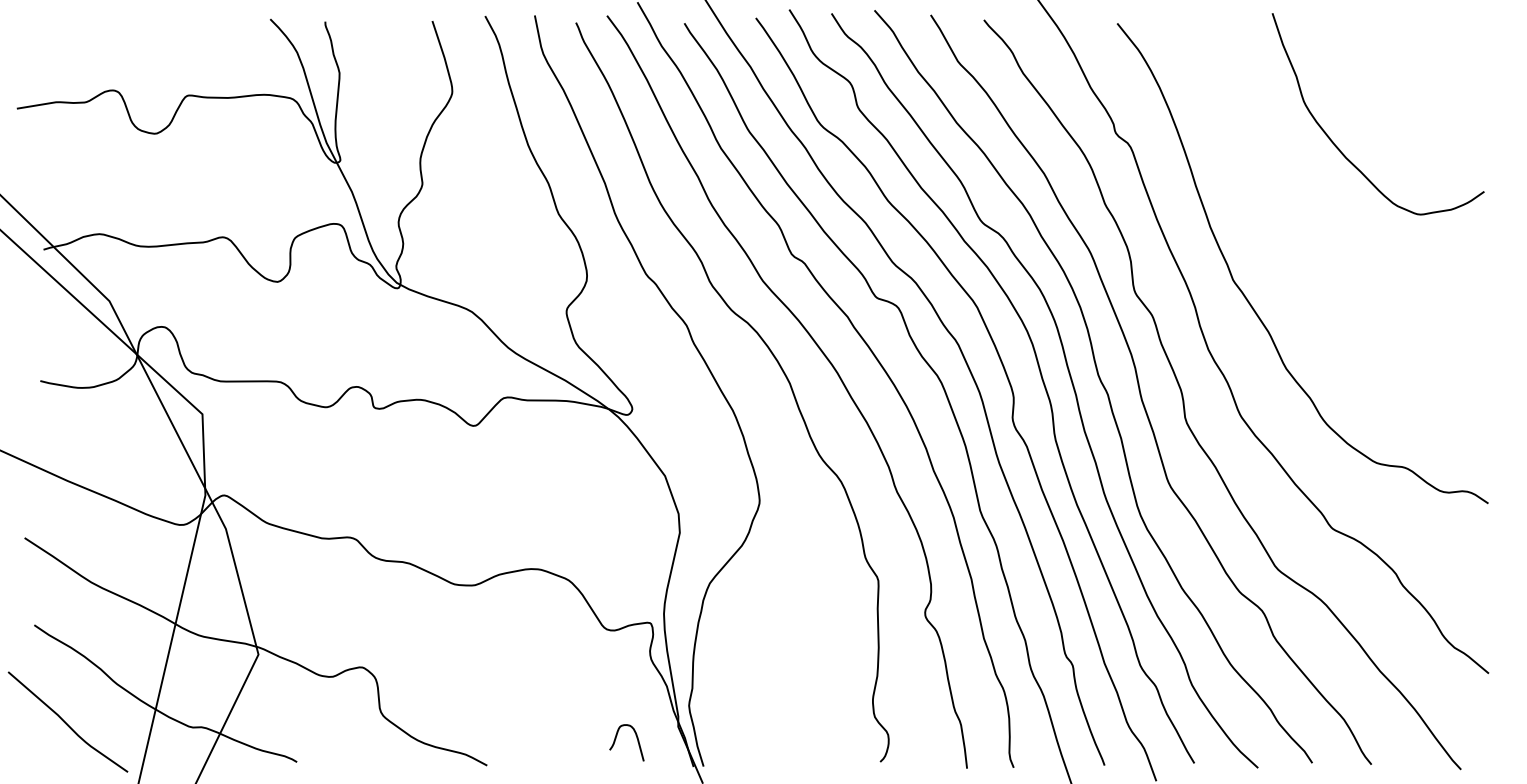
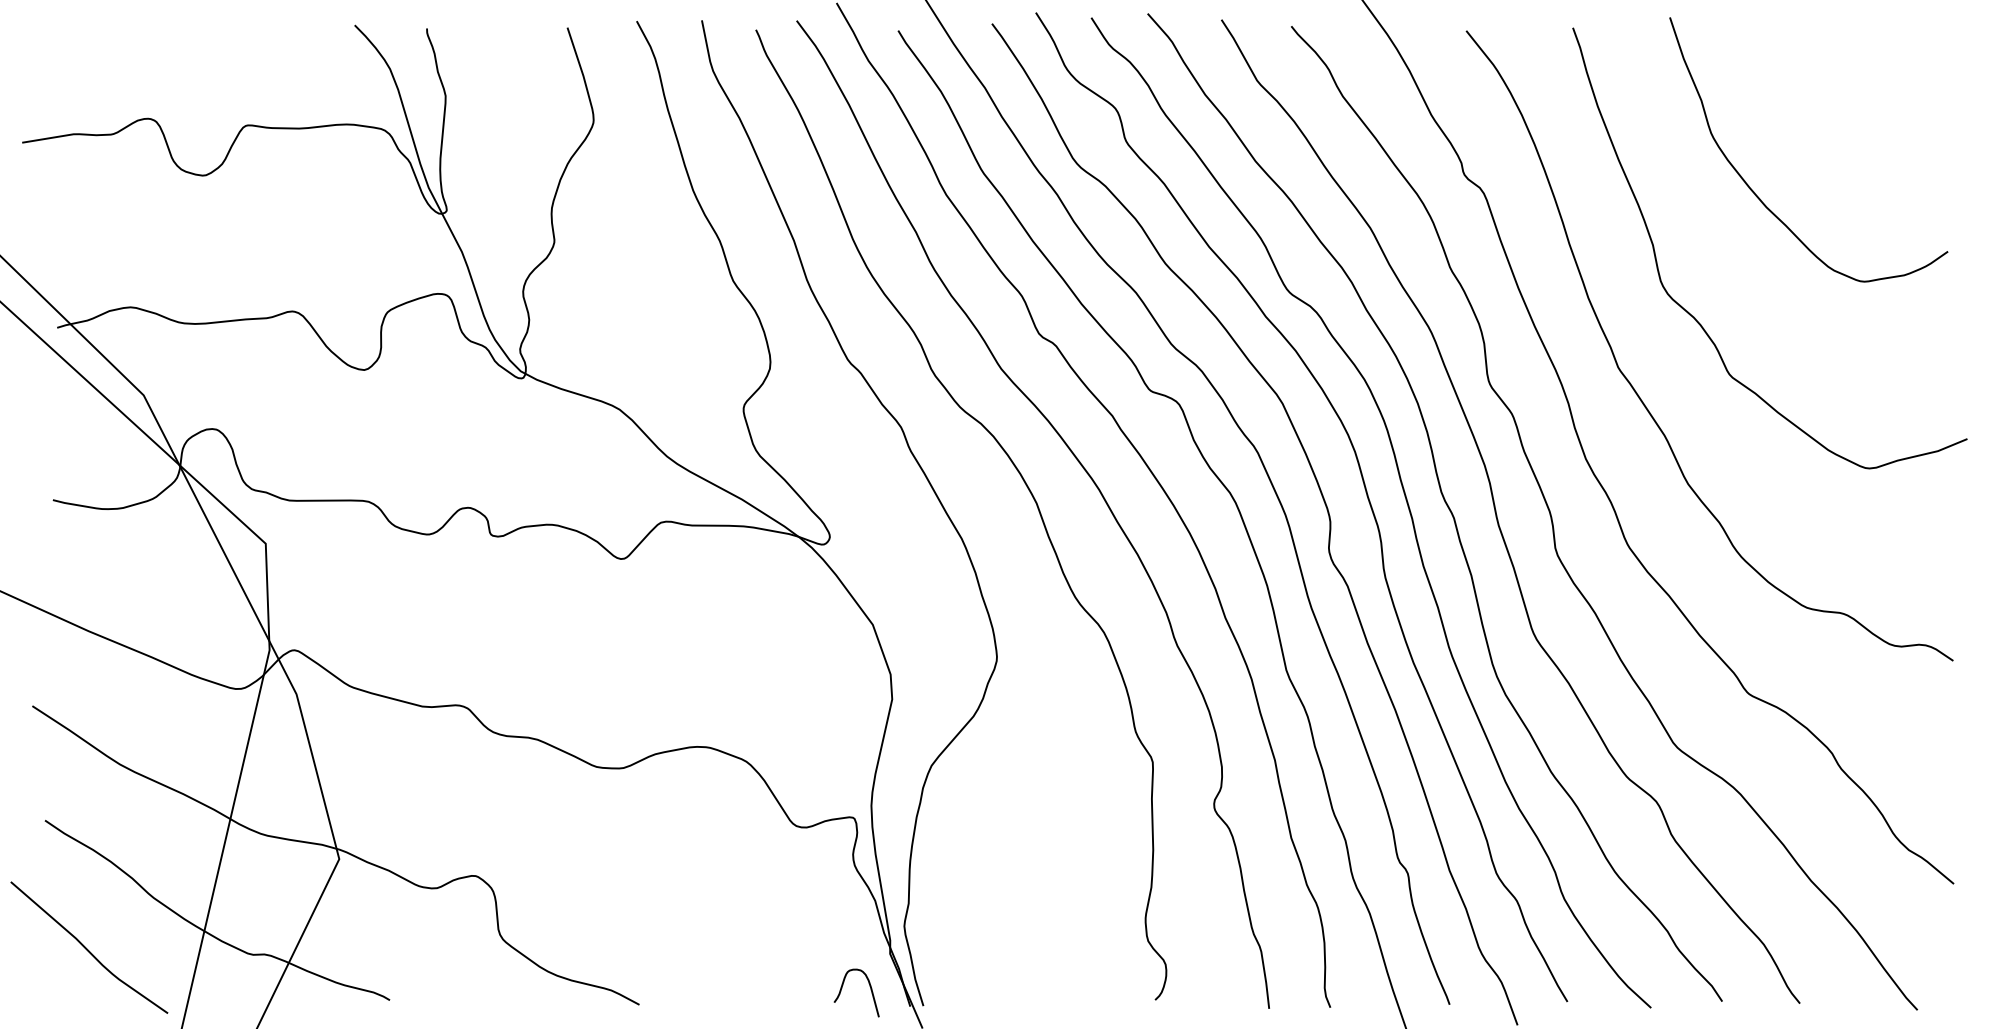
curve: (1291, 241) -> (1695, 317), added
curve: (637, 740) -> (870, 990), moved

